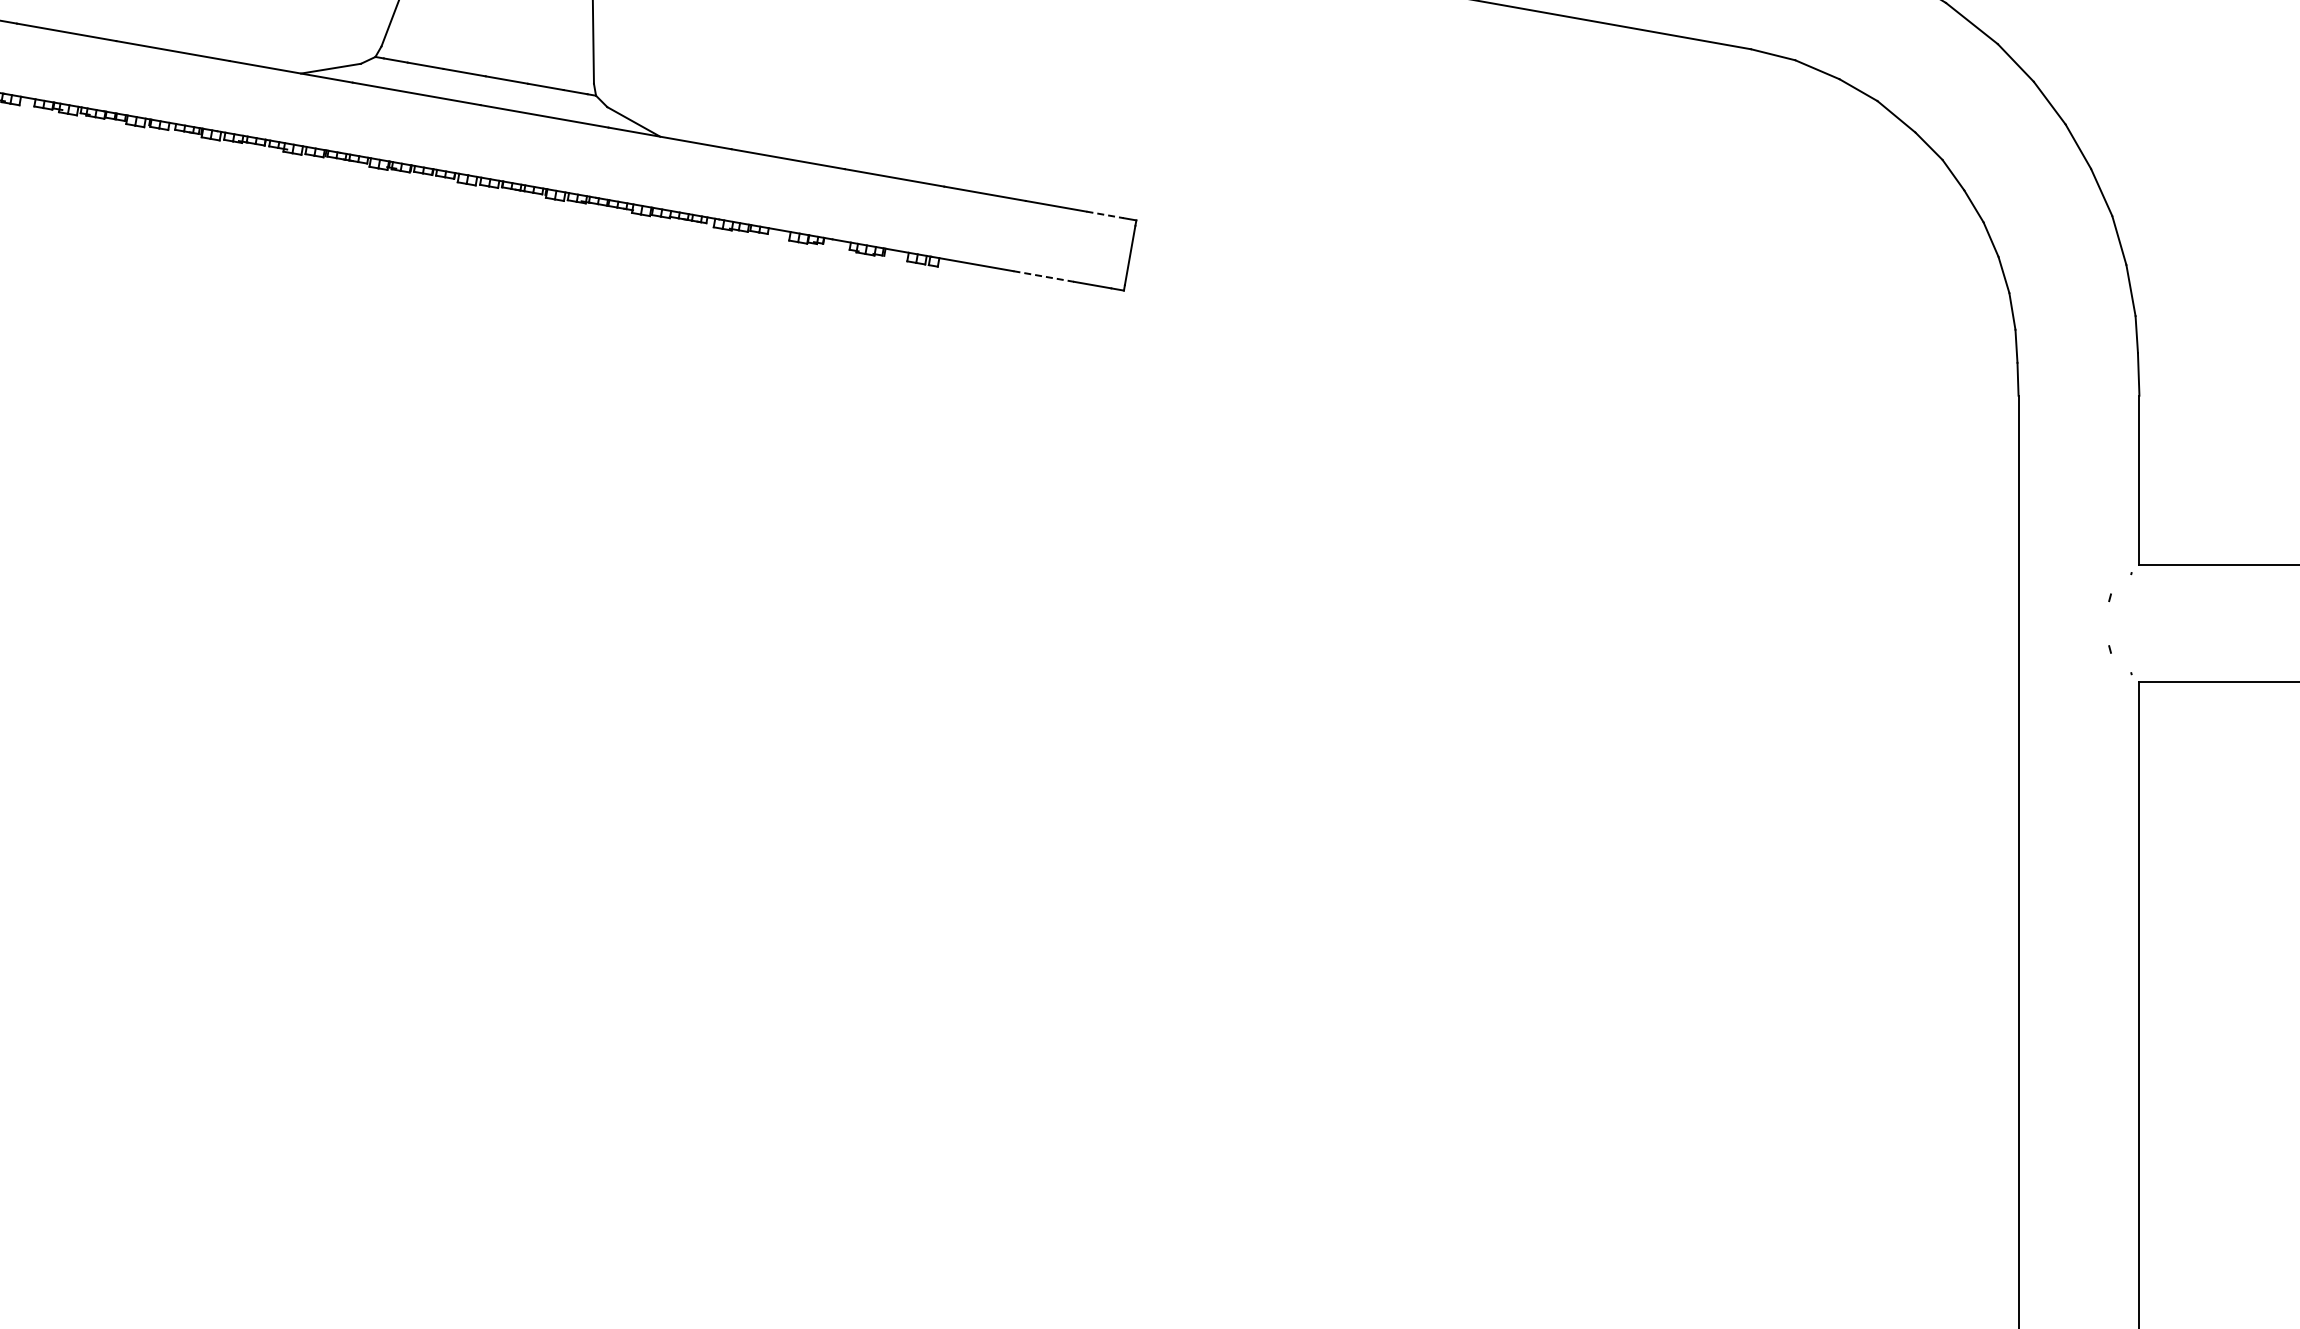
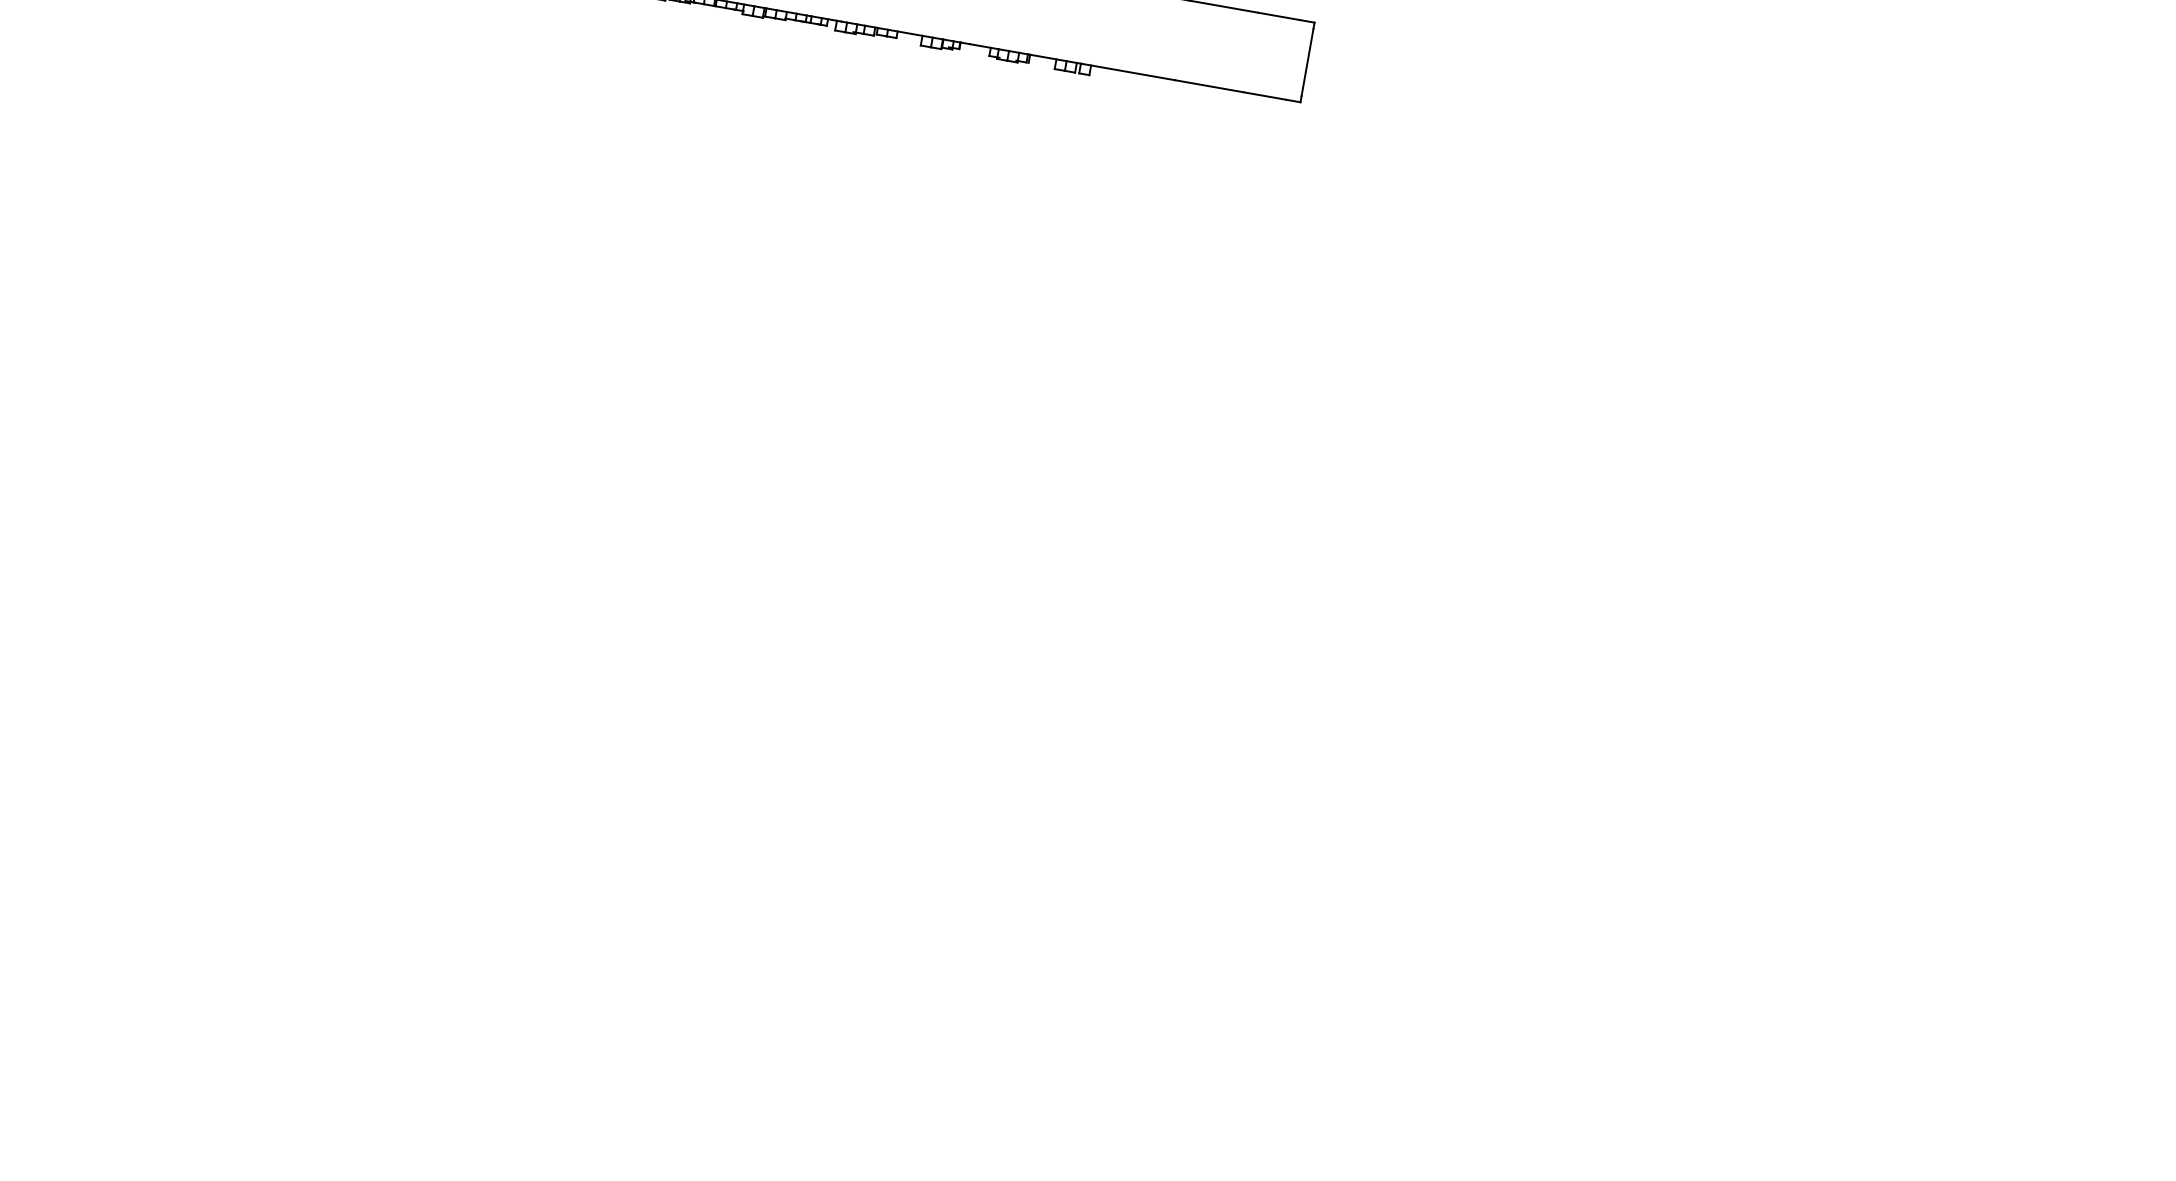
line: (1105, 214) -> (1279, 15), dashed -> solid
line: (1043, 276) -> (1209, 86), dashed -> solid

